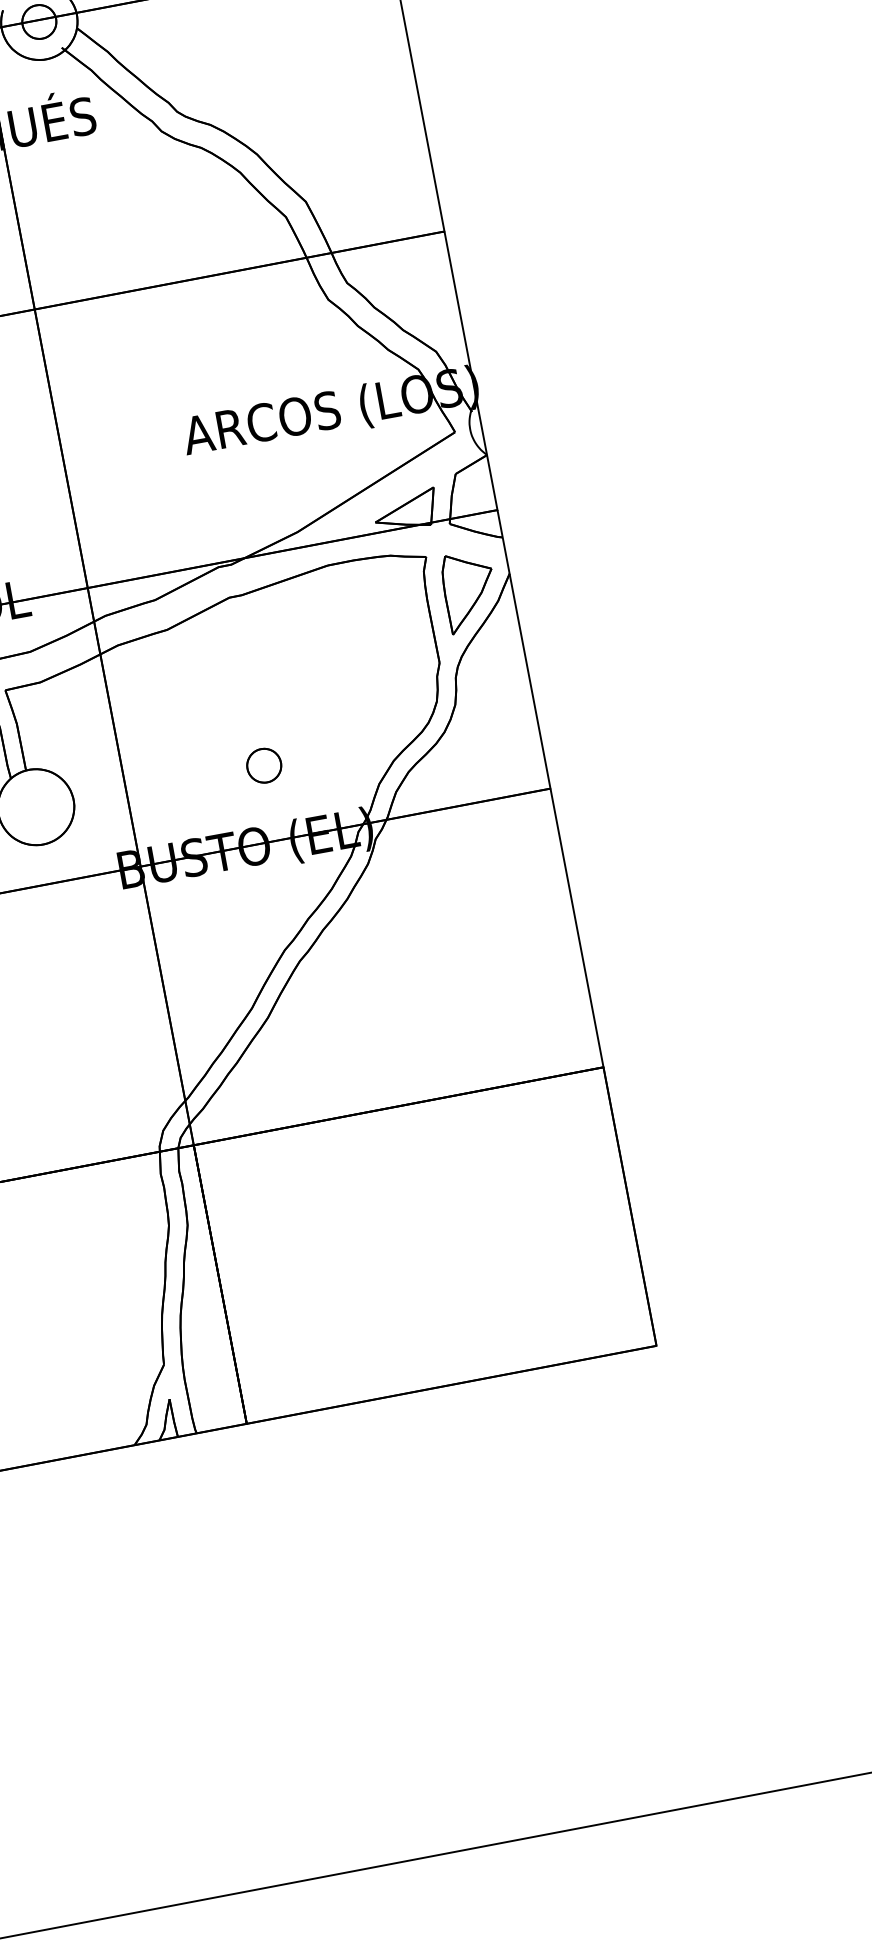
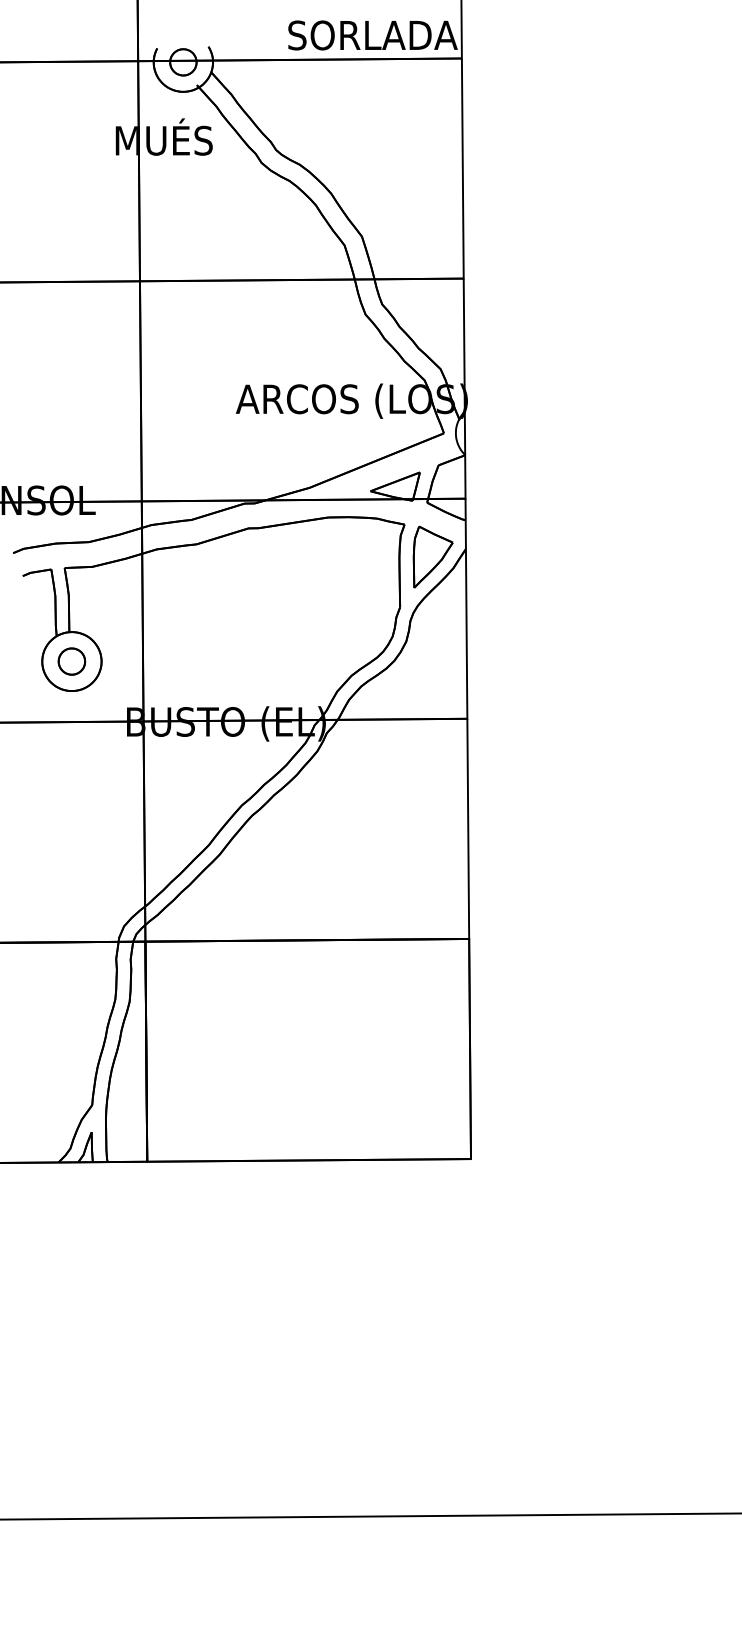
part: (263, 765) -> (71, 661), moved

